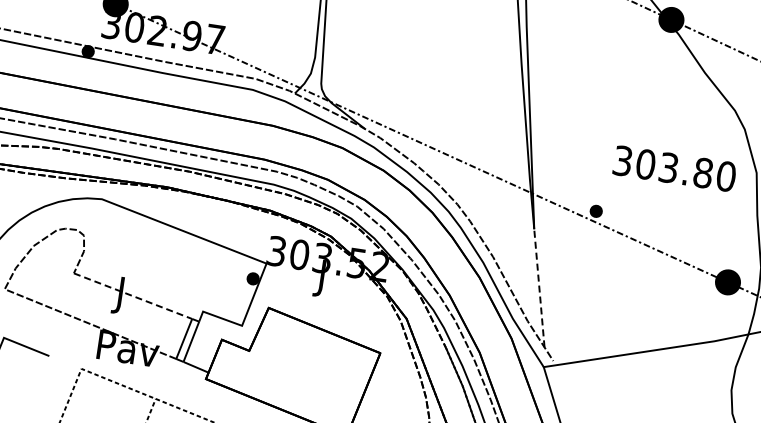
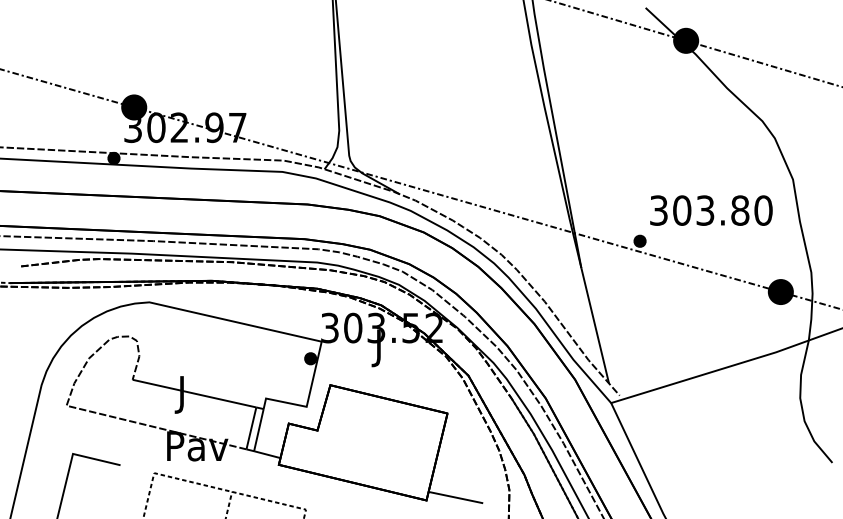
text: (674, 168) -> (711, 210), moved
line: (539, 288) -> (595, 325), dashed -> solid
line: (133, 296) -> (194, 393), dashed -> solid

